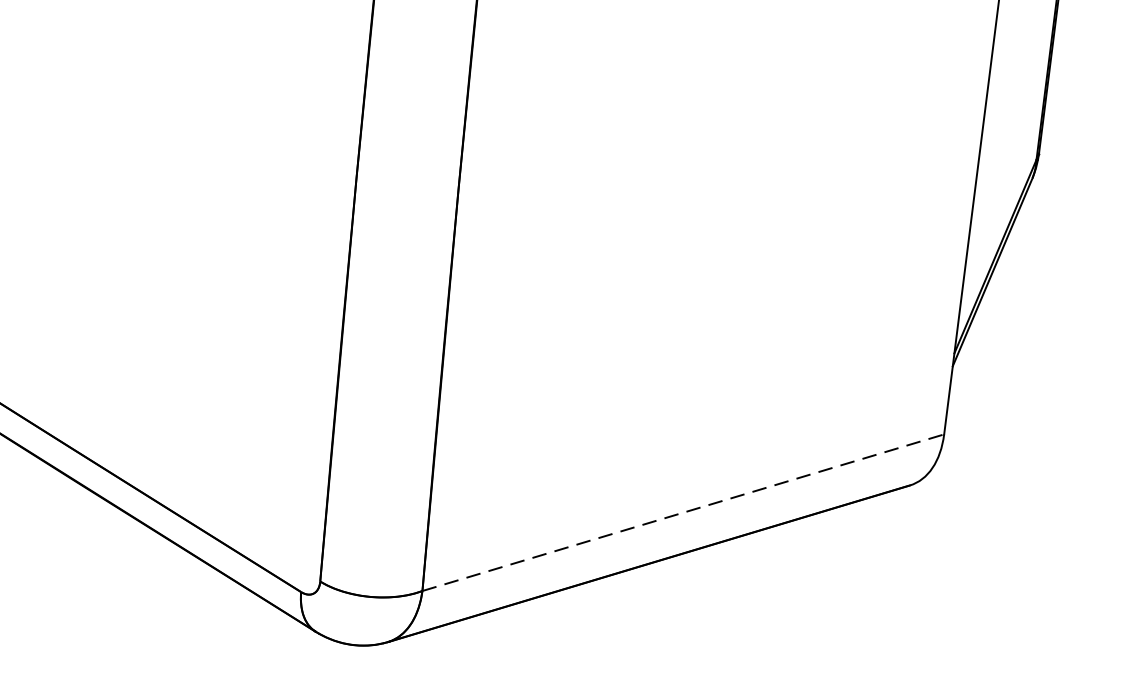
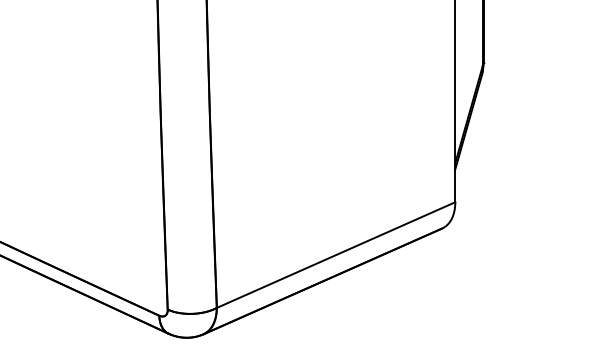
line: (684, 511) -> (336, 254), dashed -> solid

